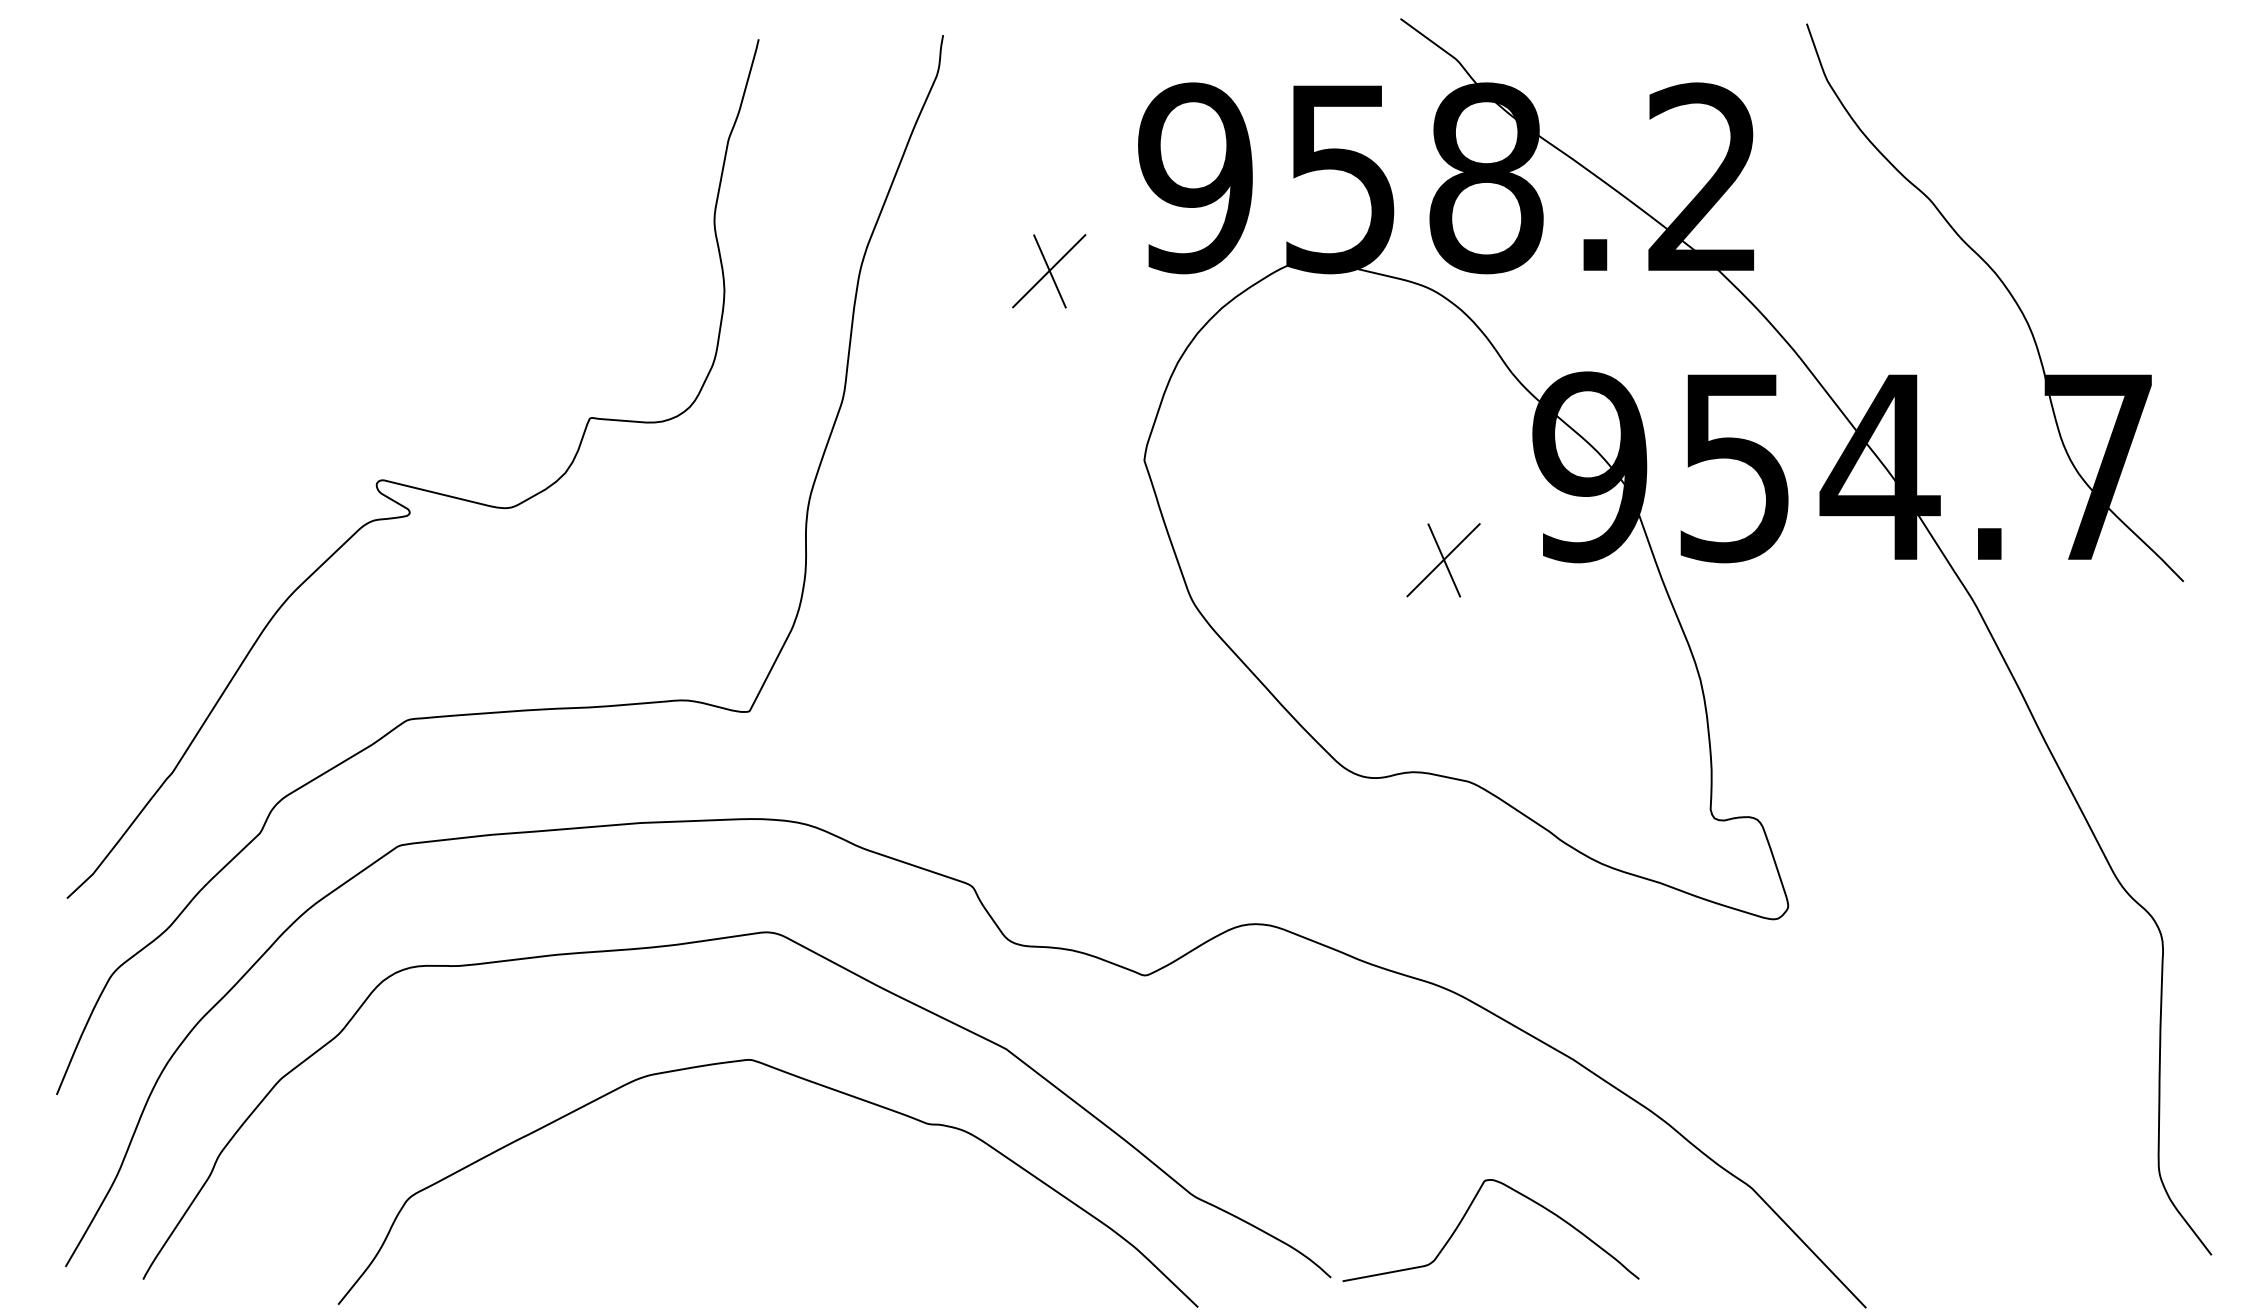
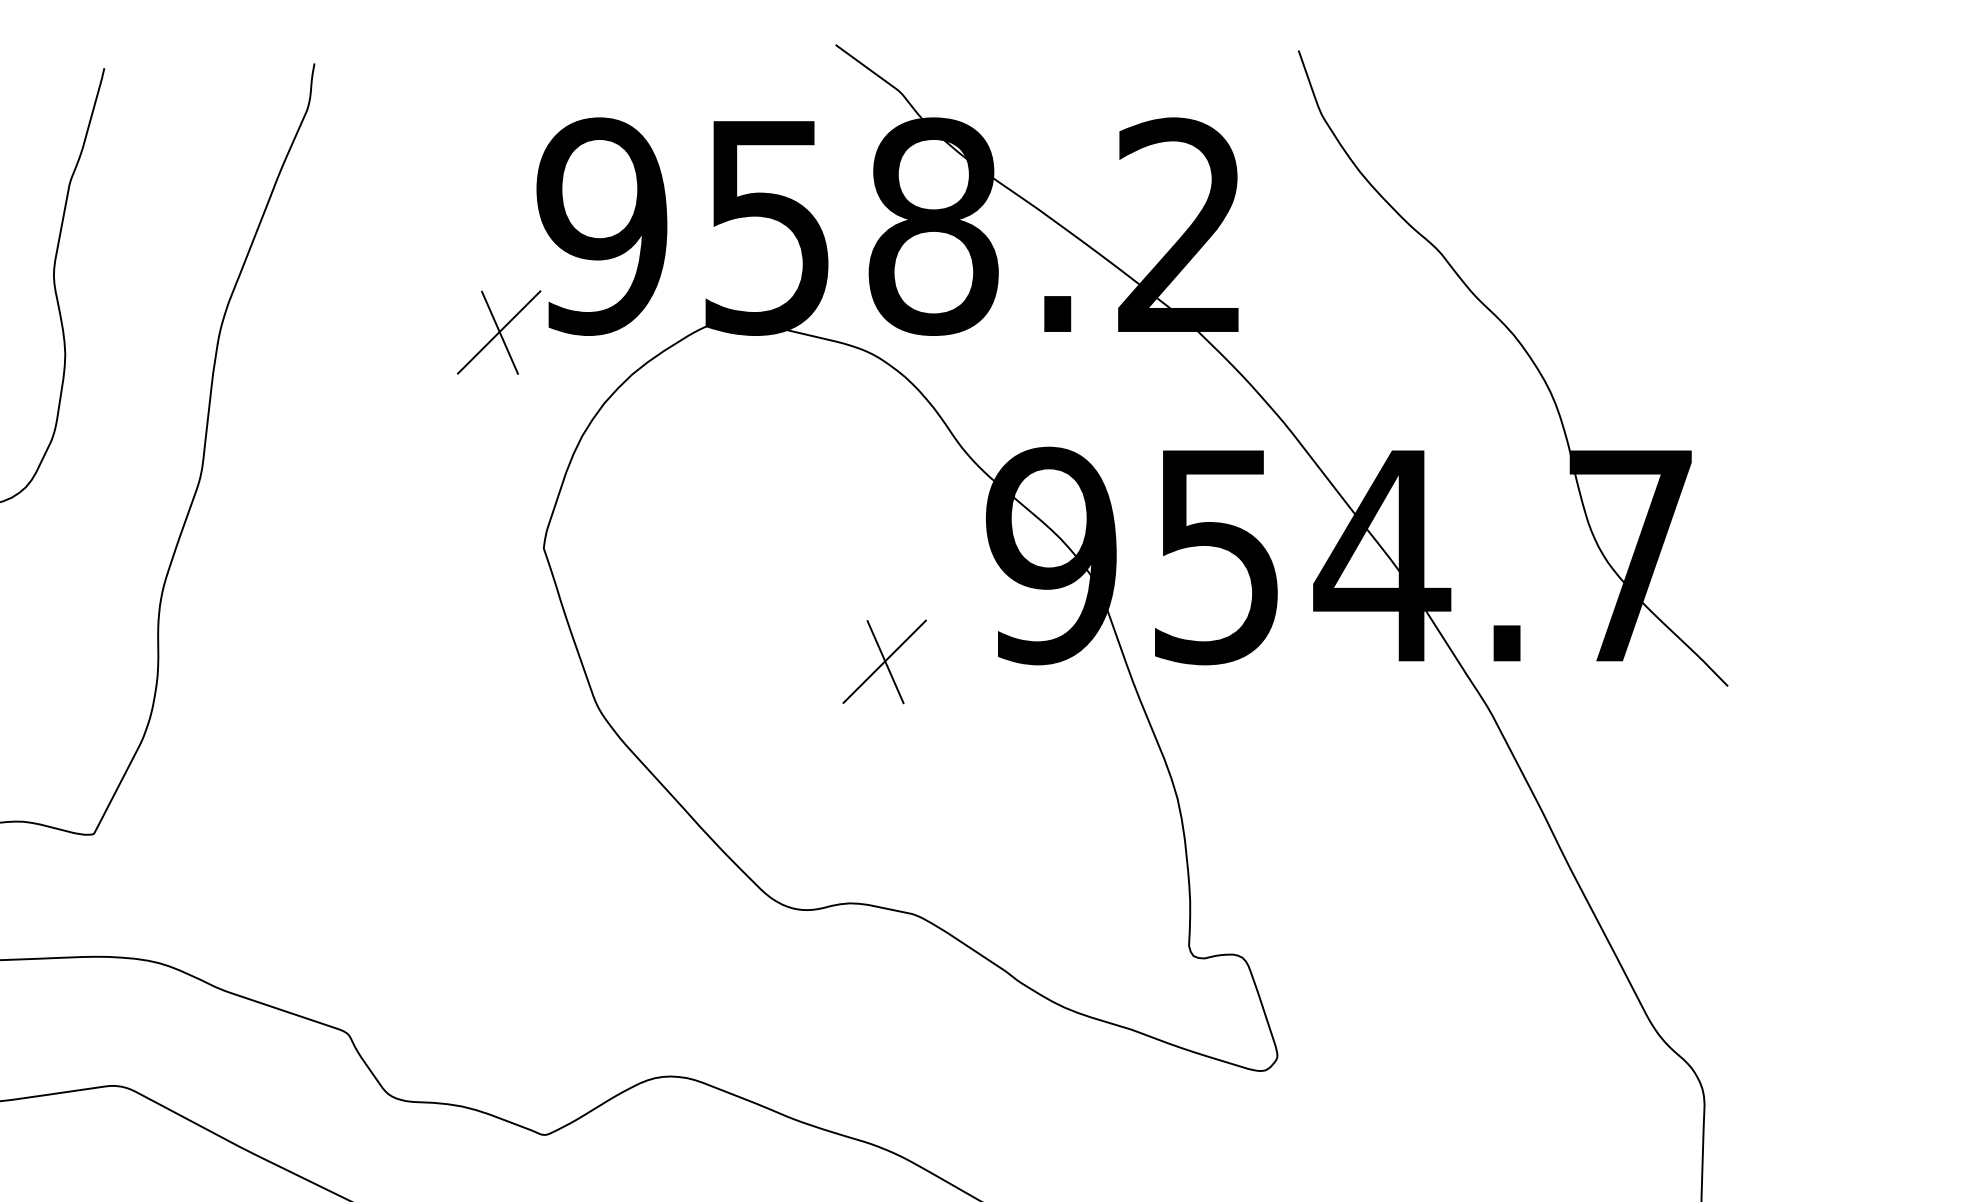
part: (1049, 271) -> (499, 332), moved

